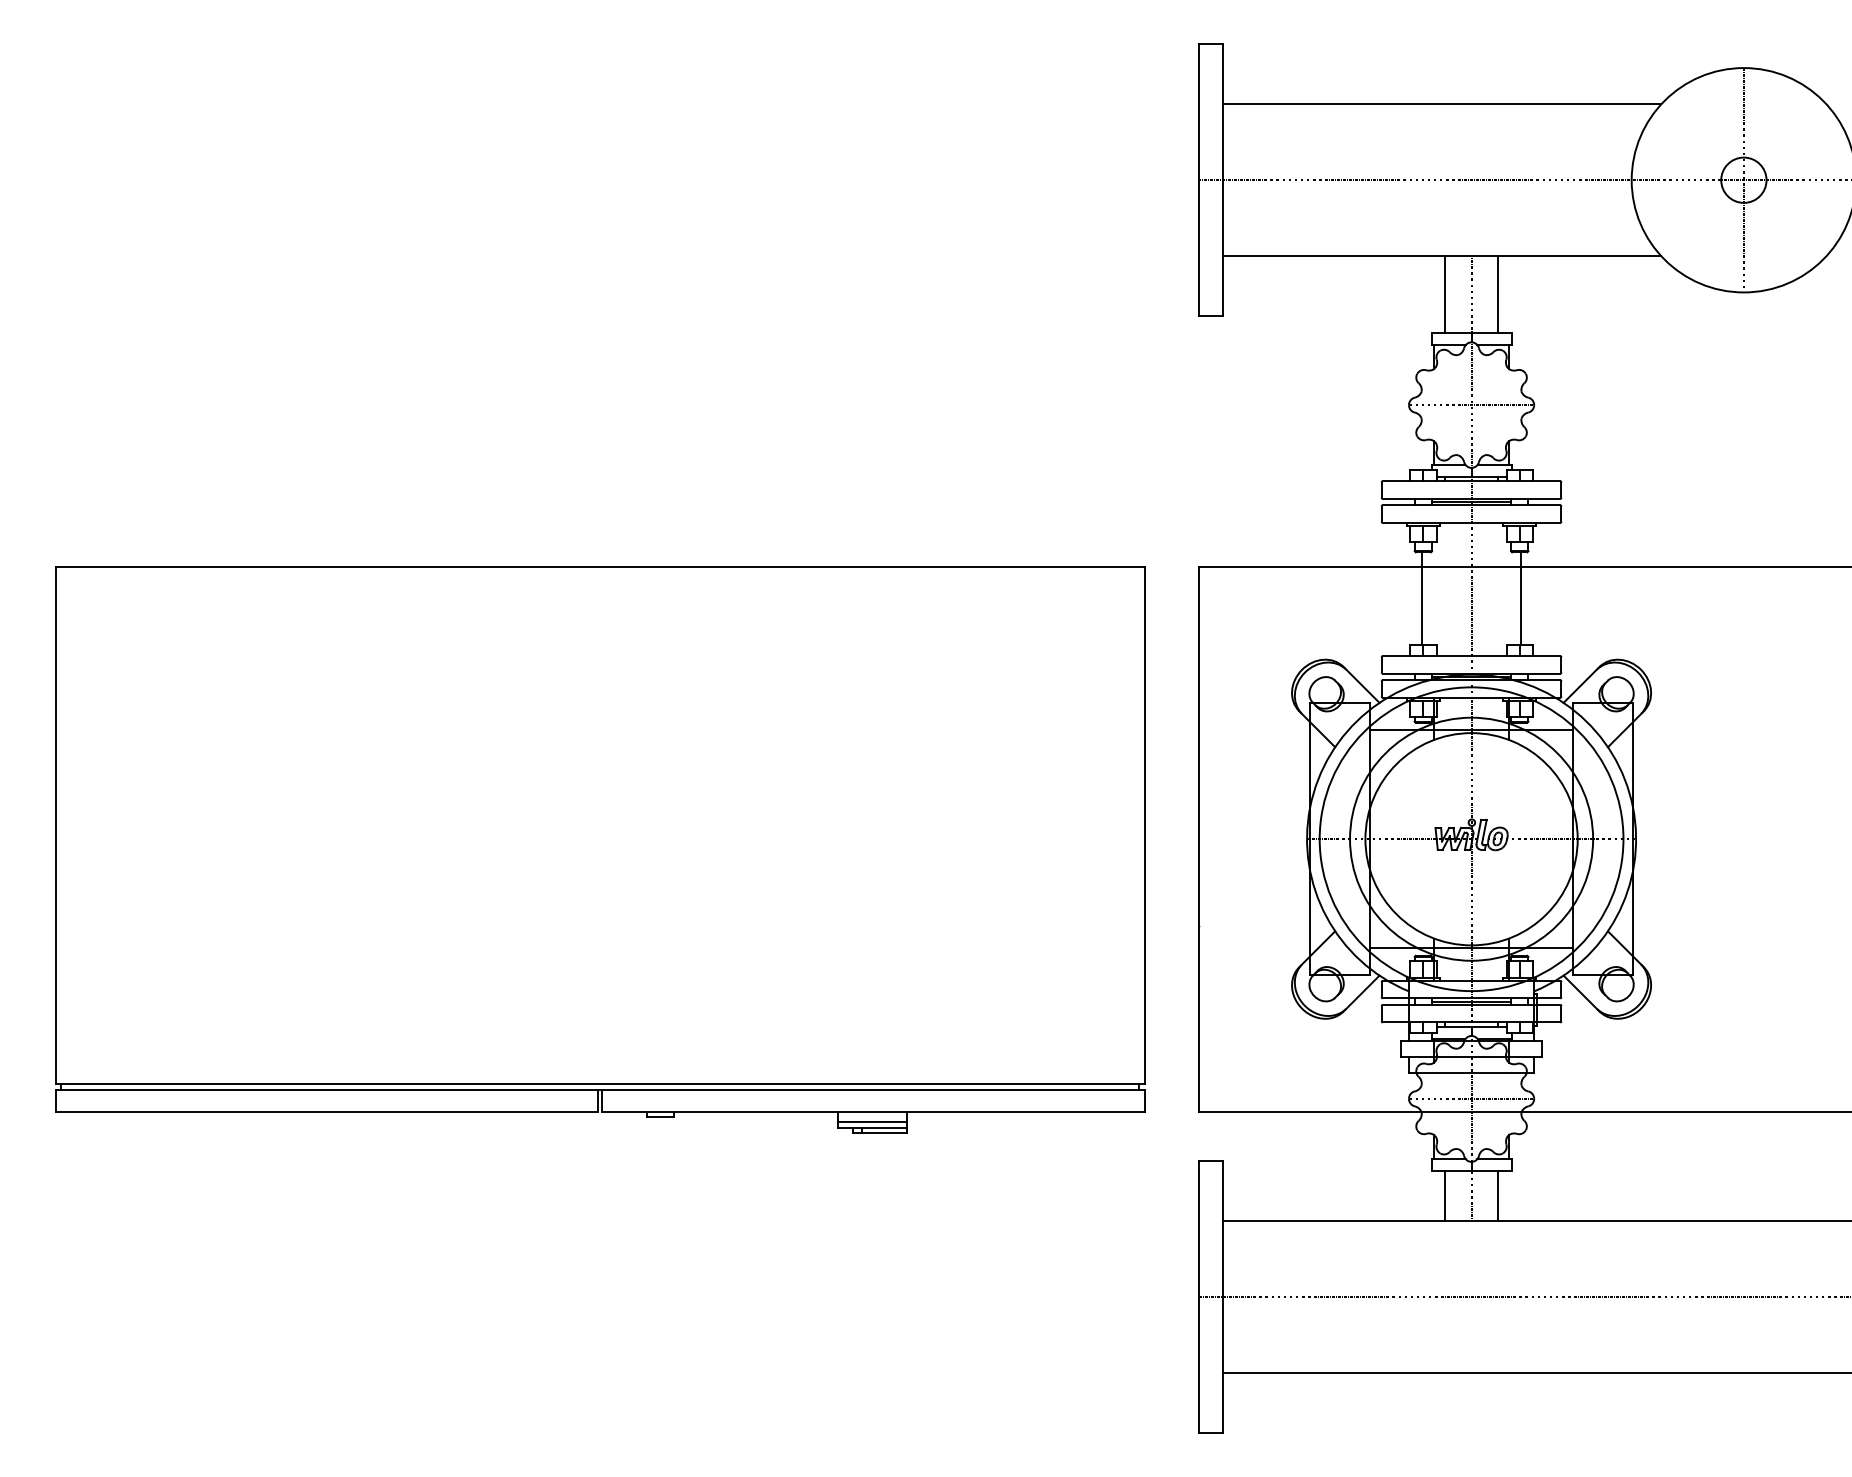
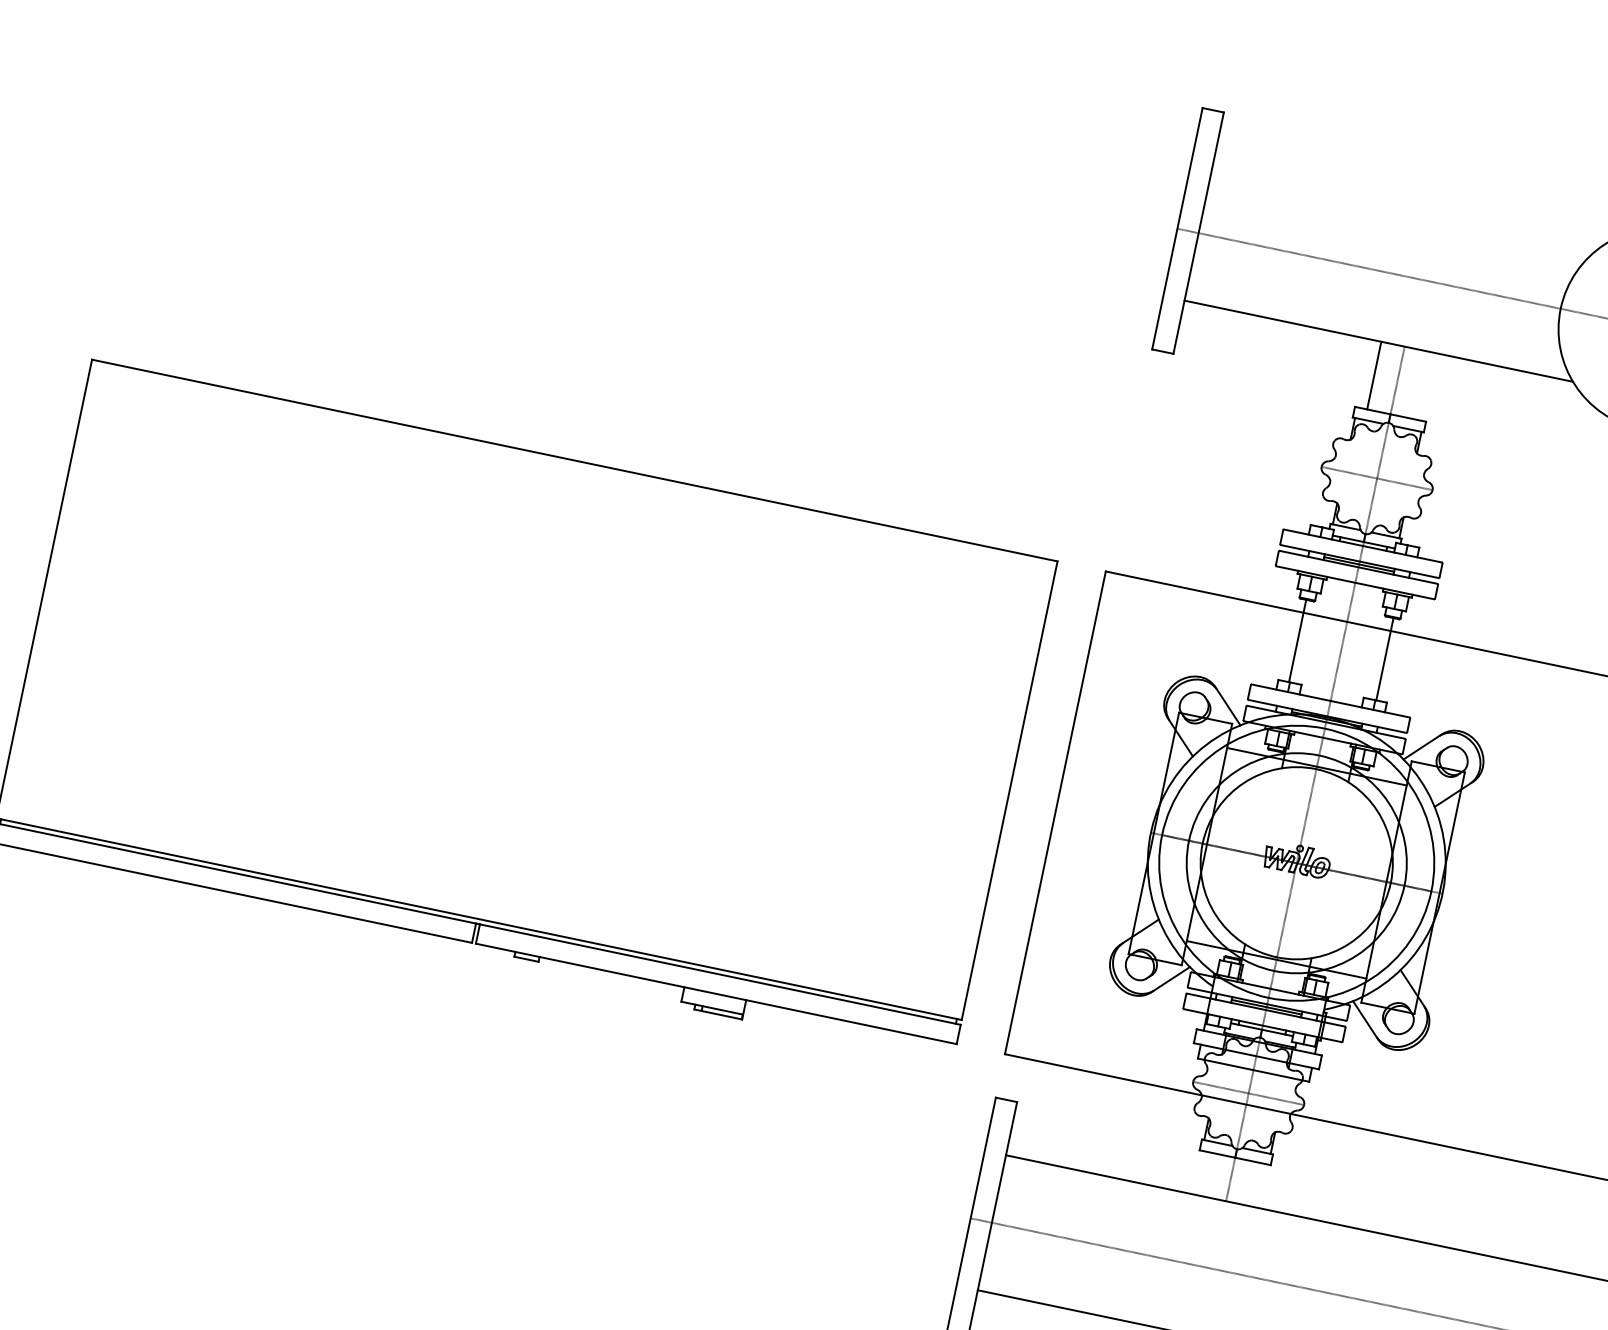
line: (1442, 104) -> (1407, 206), removed
line: (1497, 294) -> (1420, 385), removed
line: (872, 1122) -> (713, 1003), removed
line: (1445, 1195) -> (1207, 1174), removed
line: (1497, 1195) -> (1253, 1183), removed

